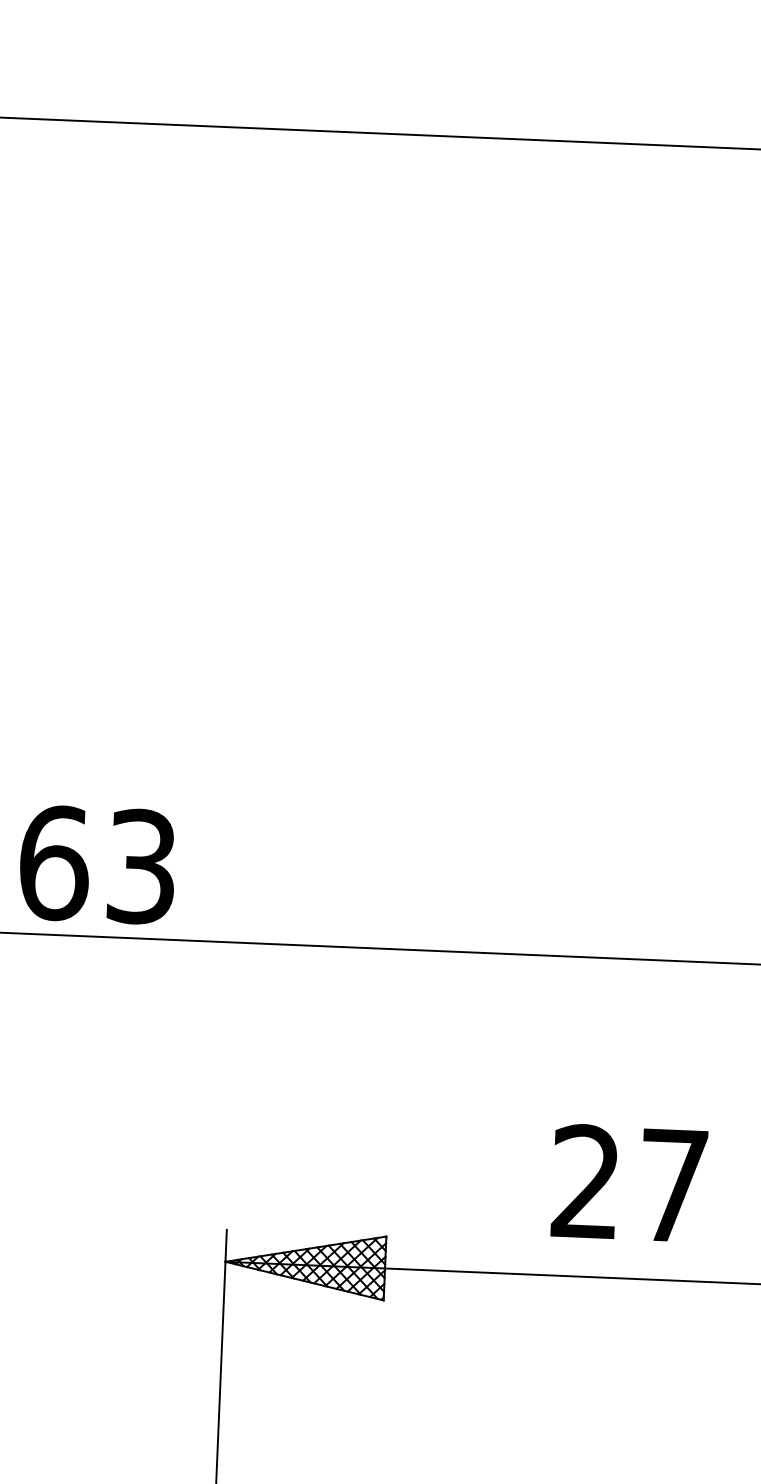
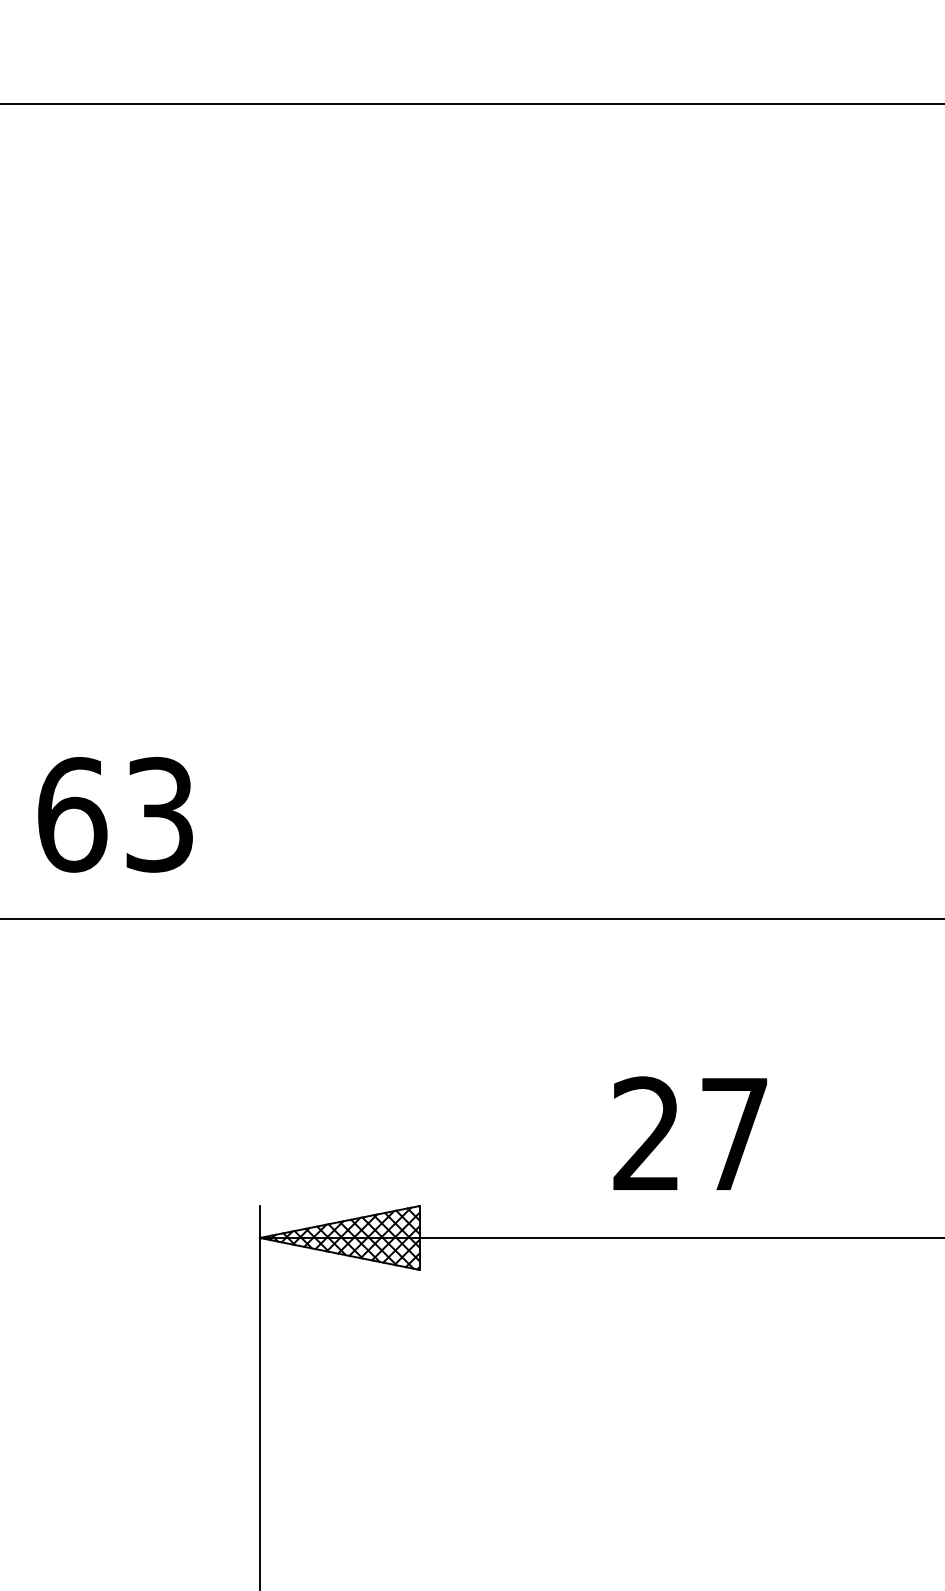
text: (97, 864) -> (115, 814), moved
text: (628, 1182) -> (689, 1132), moved

